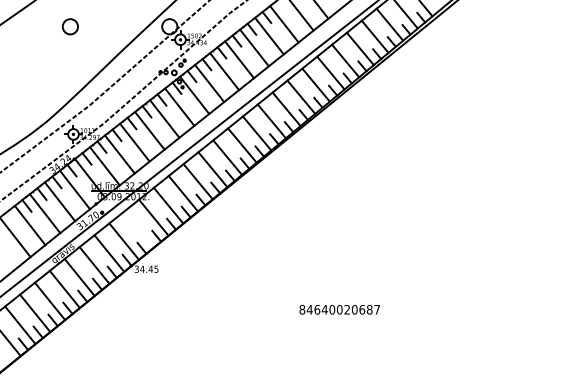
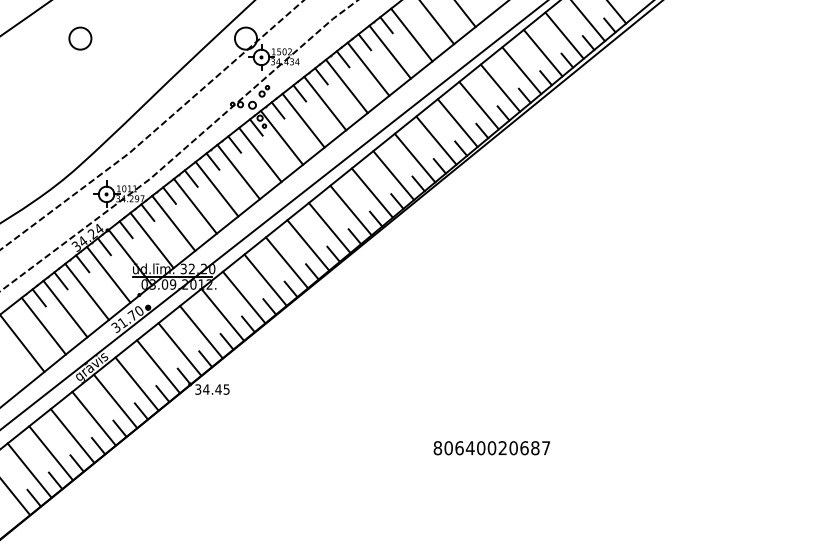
part: (69, 26) -> (79, 38), moved
line: (138, 229) -> (200, 331), added
text: (309, 309) -> (448, 447), 84640020687 -> 80640020687

